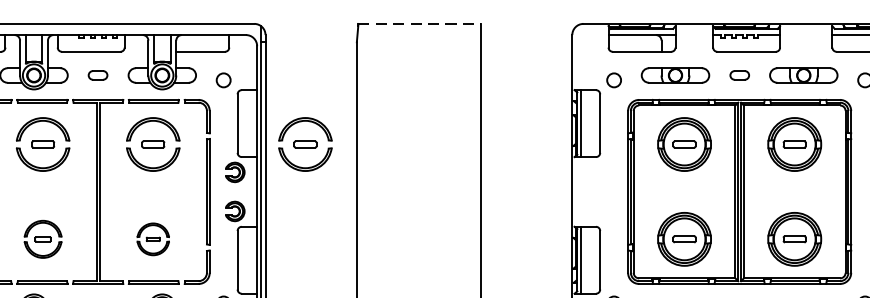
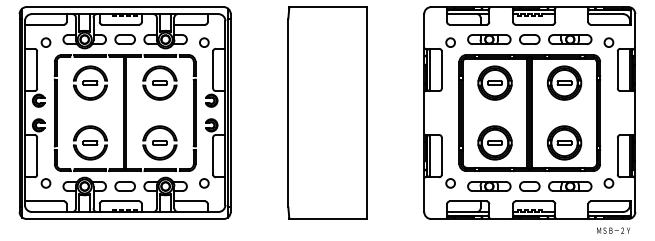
line: (418, 24) -> (327, 7), dashed -> solid
part: (97, 75) -> (124, 39), size x1.67
part: (739, 75) -> (529, 39), size x1.67
part: (304, 143) -> (255, 82), removed
part: (43, 238) -> (90, 142), size x1.43
part: (152, 238) -> (159, 142), size x1.67

